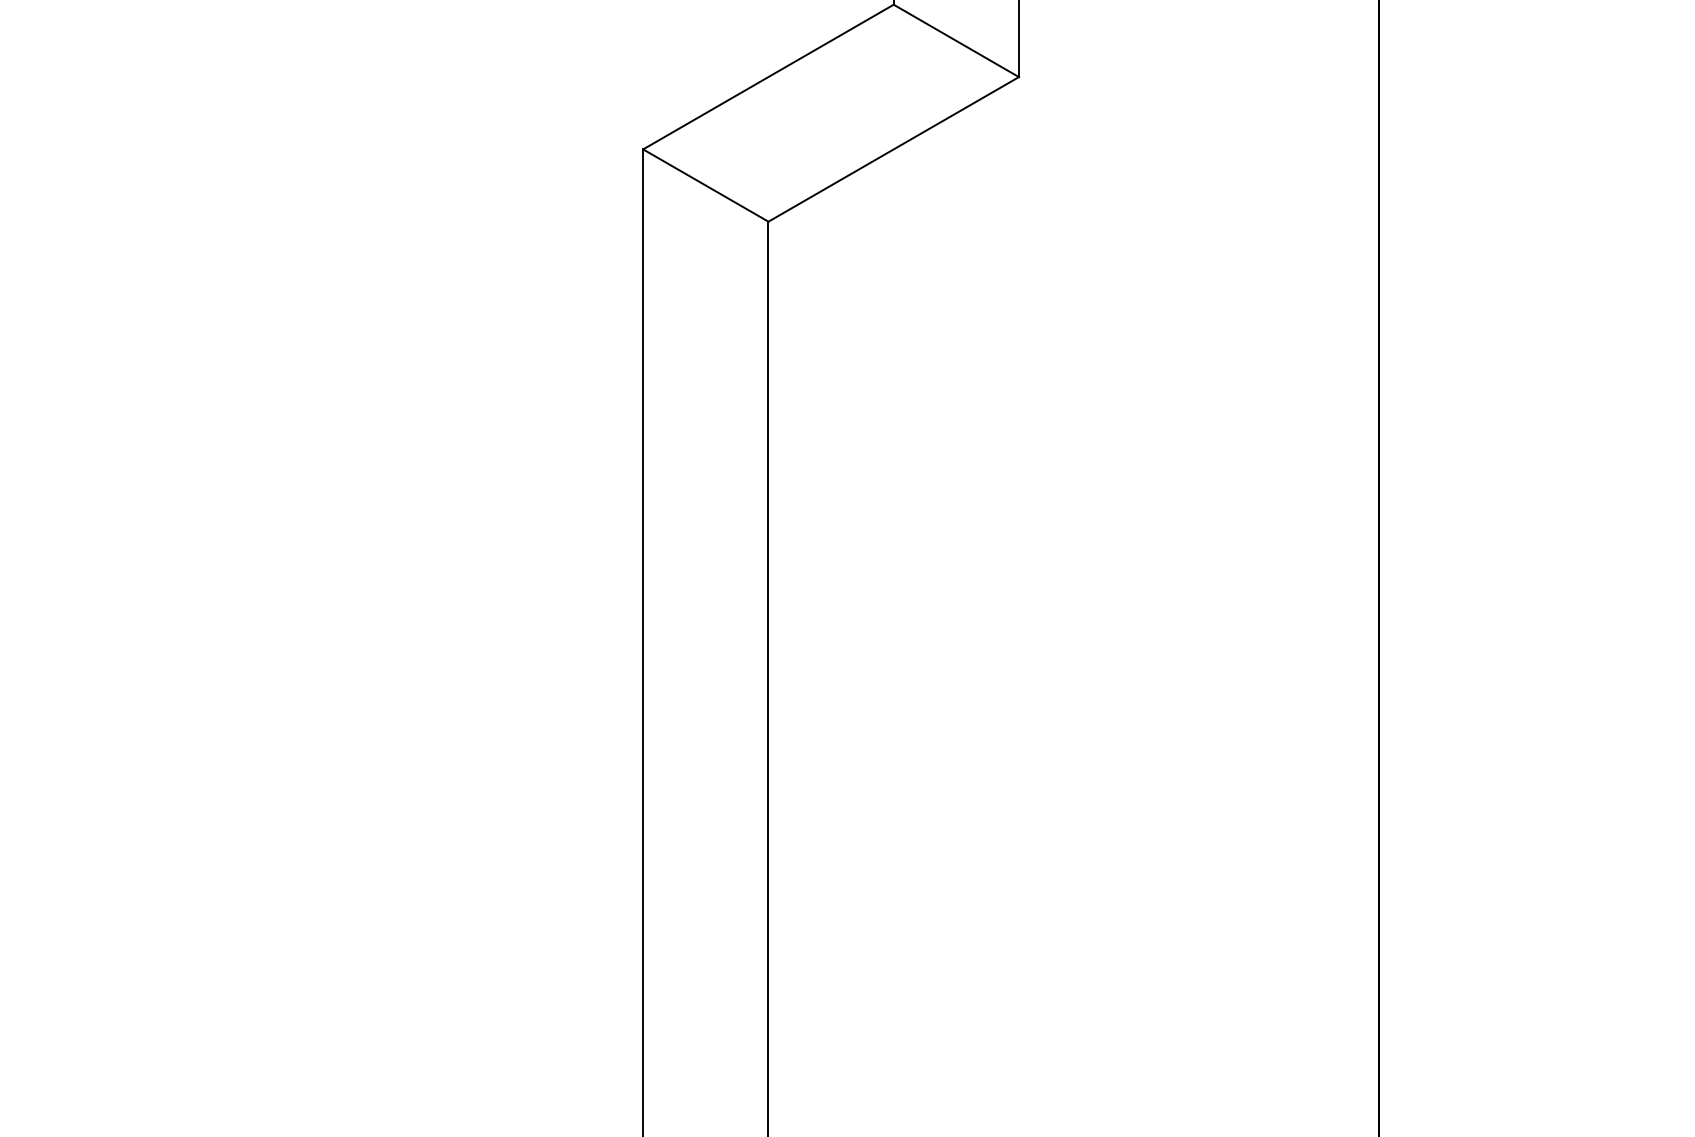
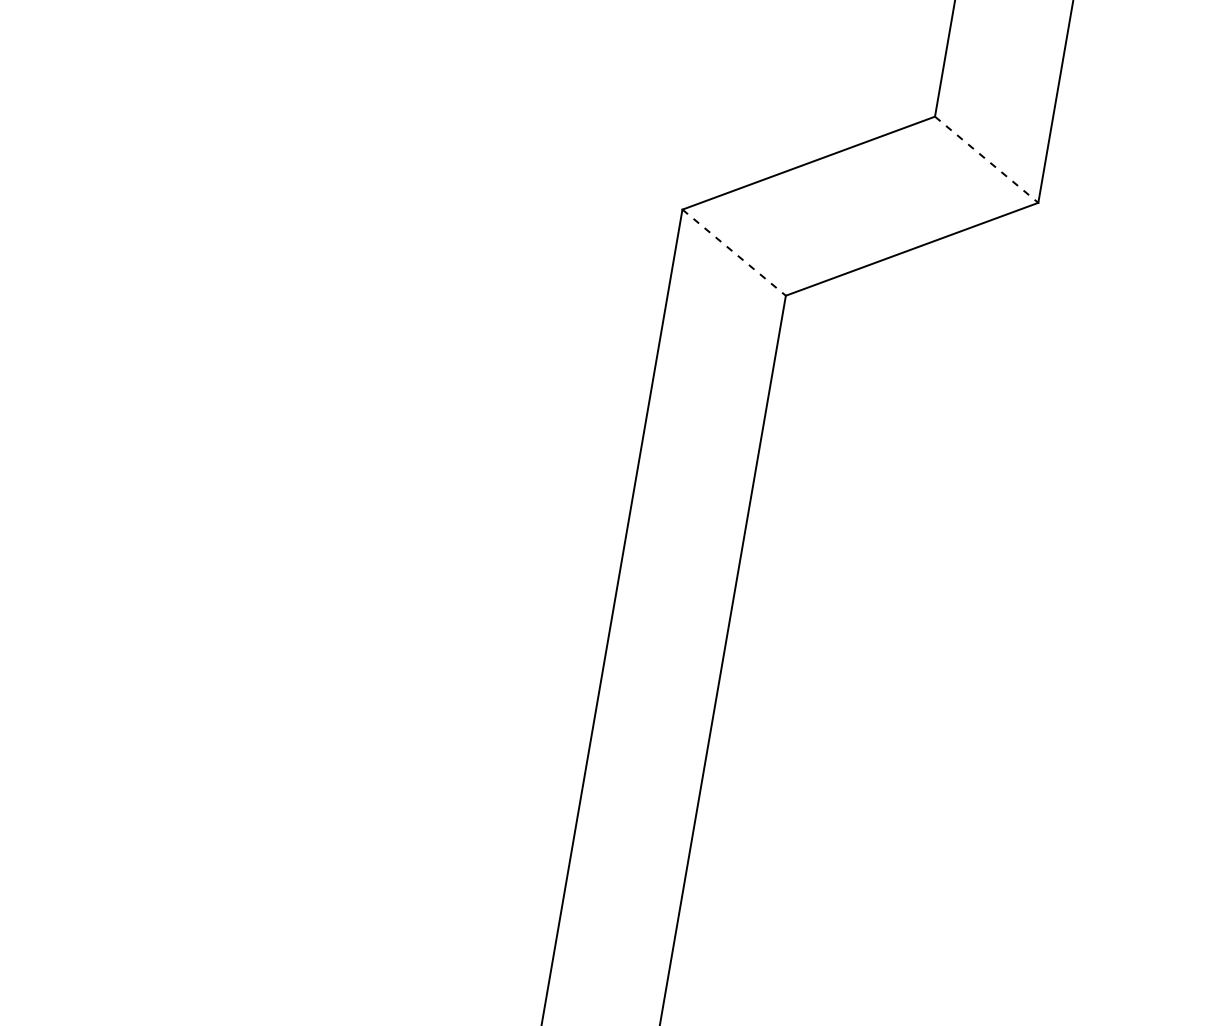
line: (956, 41) -> (986, 160), solid -> dashed
line: (706, 185) -> (734, 252), solid -> dashed

